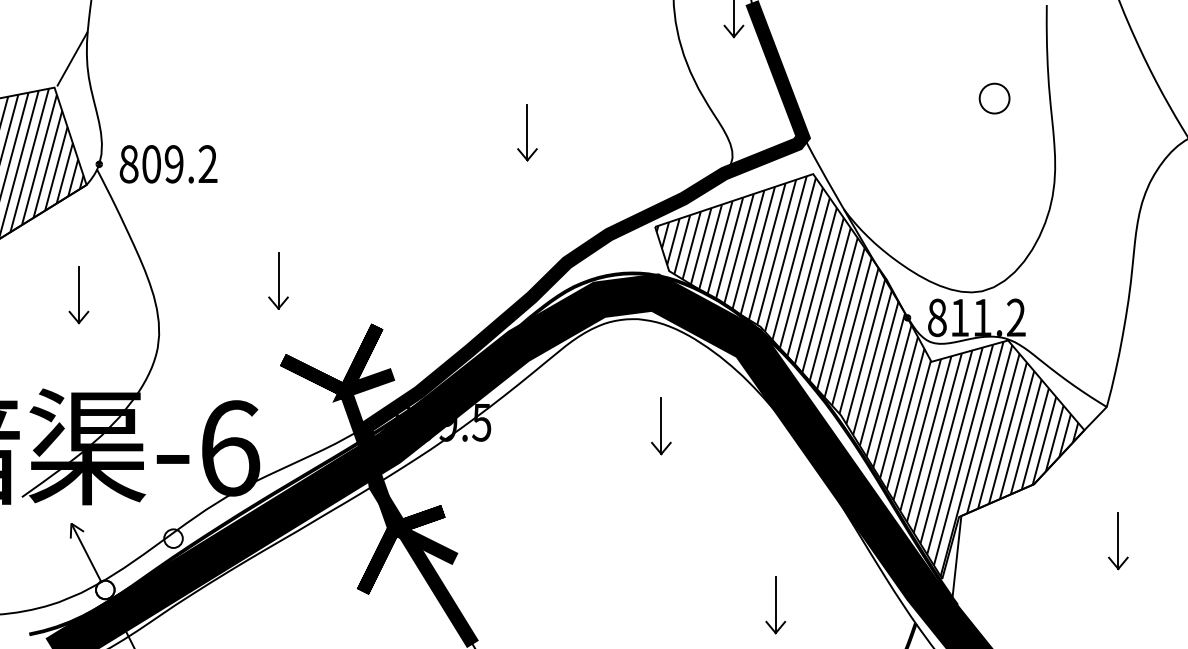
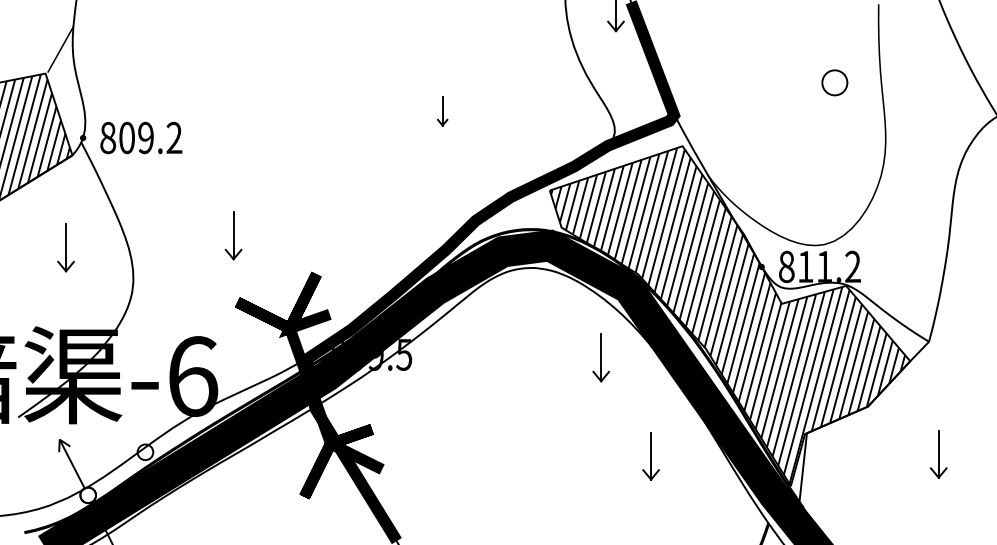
part: (527, 132) -> (442, 111), size x0.6
part: (661, 426) -> (601, 358), moved
part: (775, 605) -> (650, 456), moved

